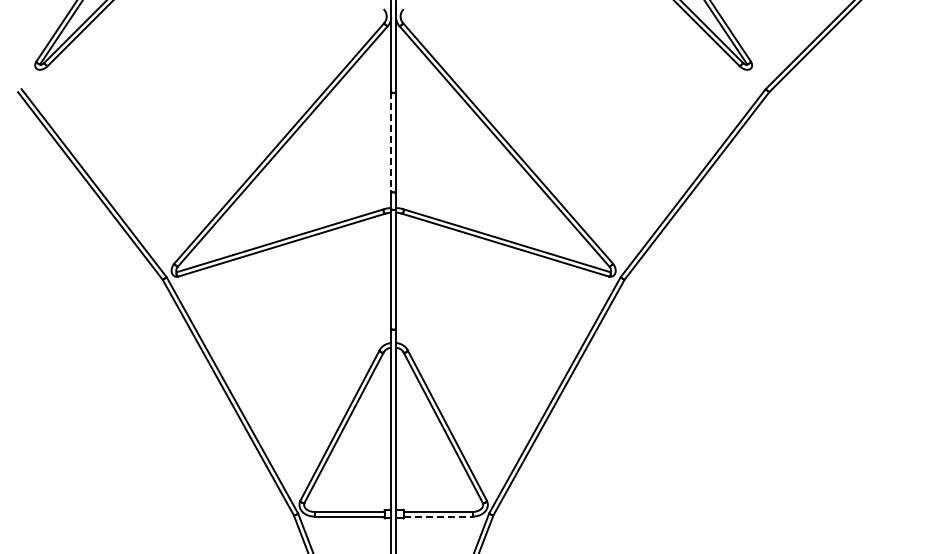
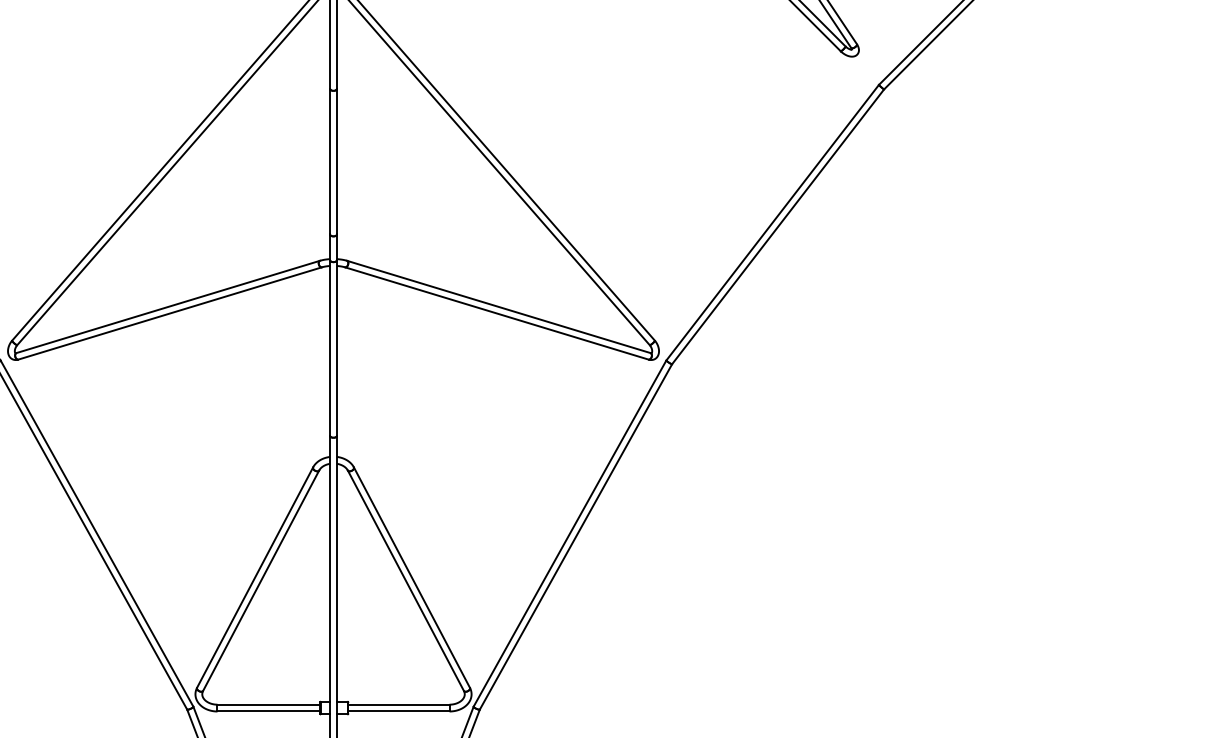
line: (391, 141) -> (330, 161), dashed -> solid
line: (438, 516) -> (399, 711), dashed -> solid

